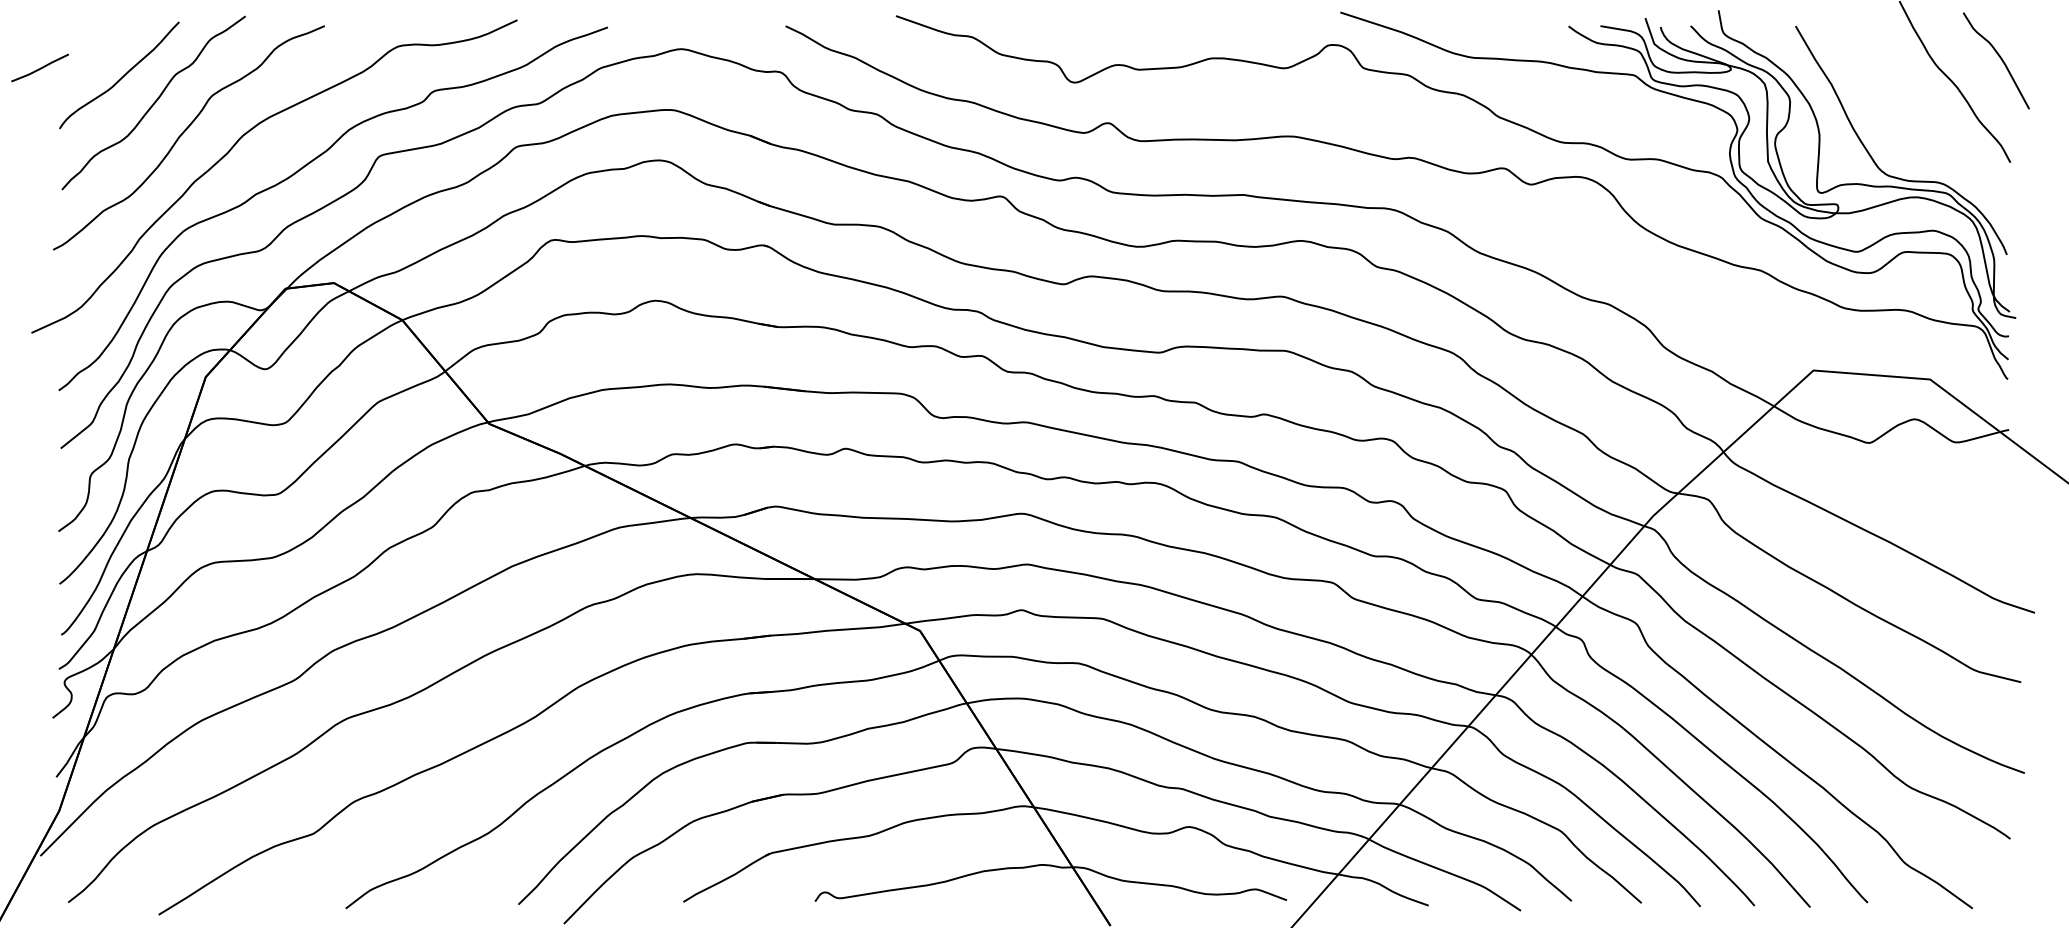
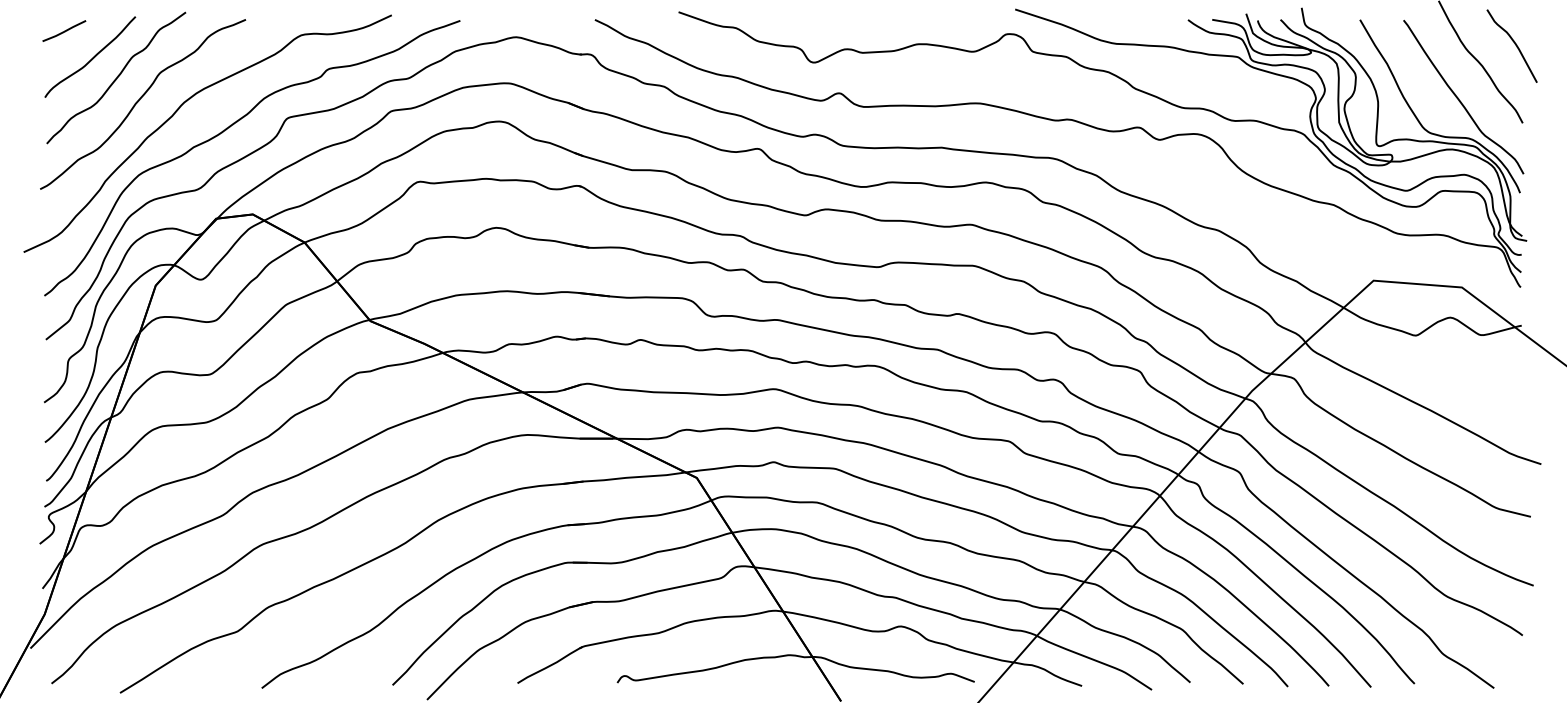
line: (40, 67) -> (64, 30), moved
curve: (1926, 130) -> (1459, 98), added

